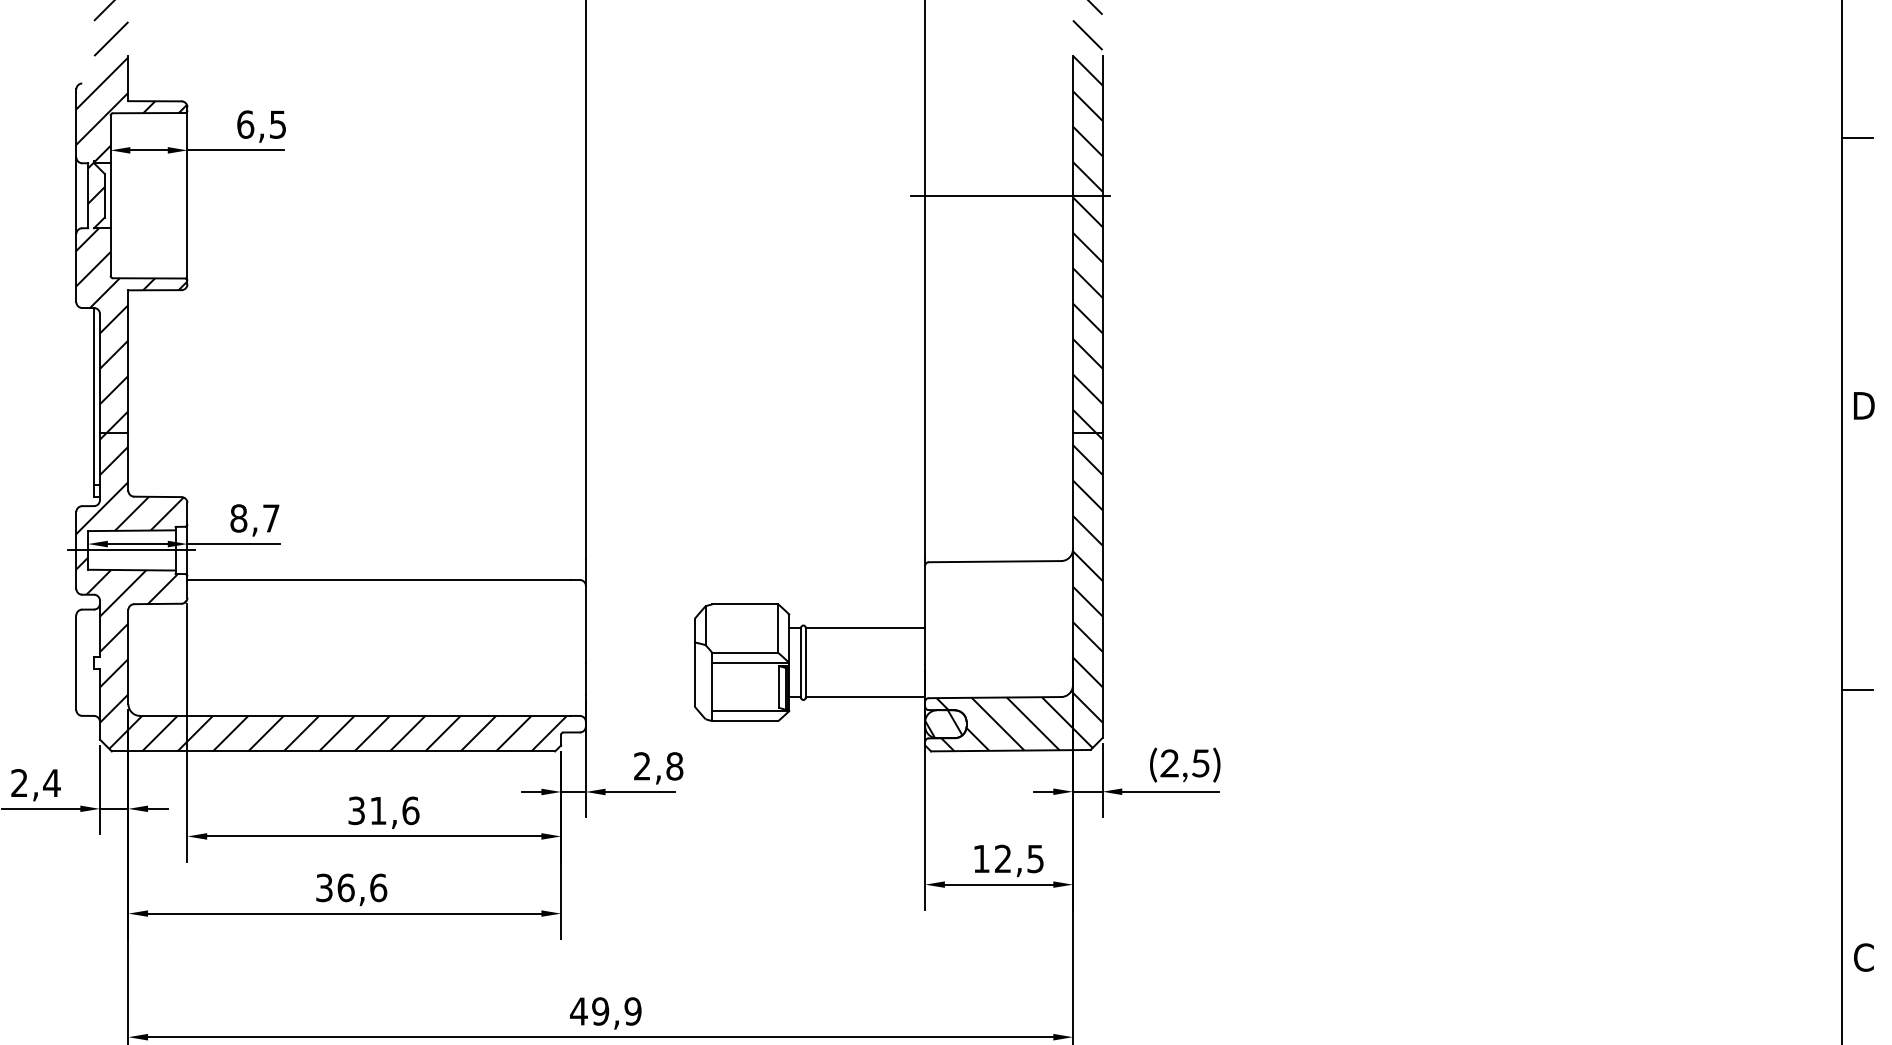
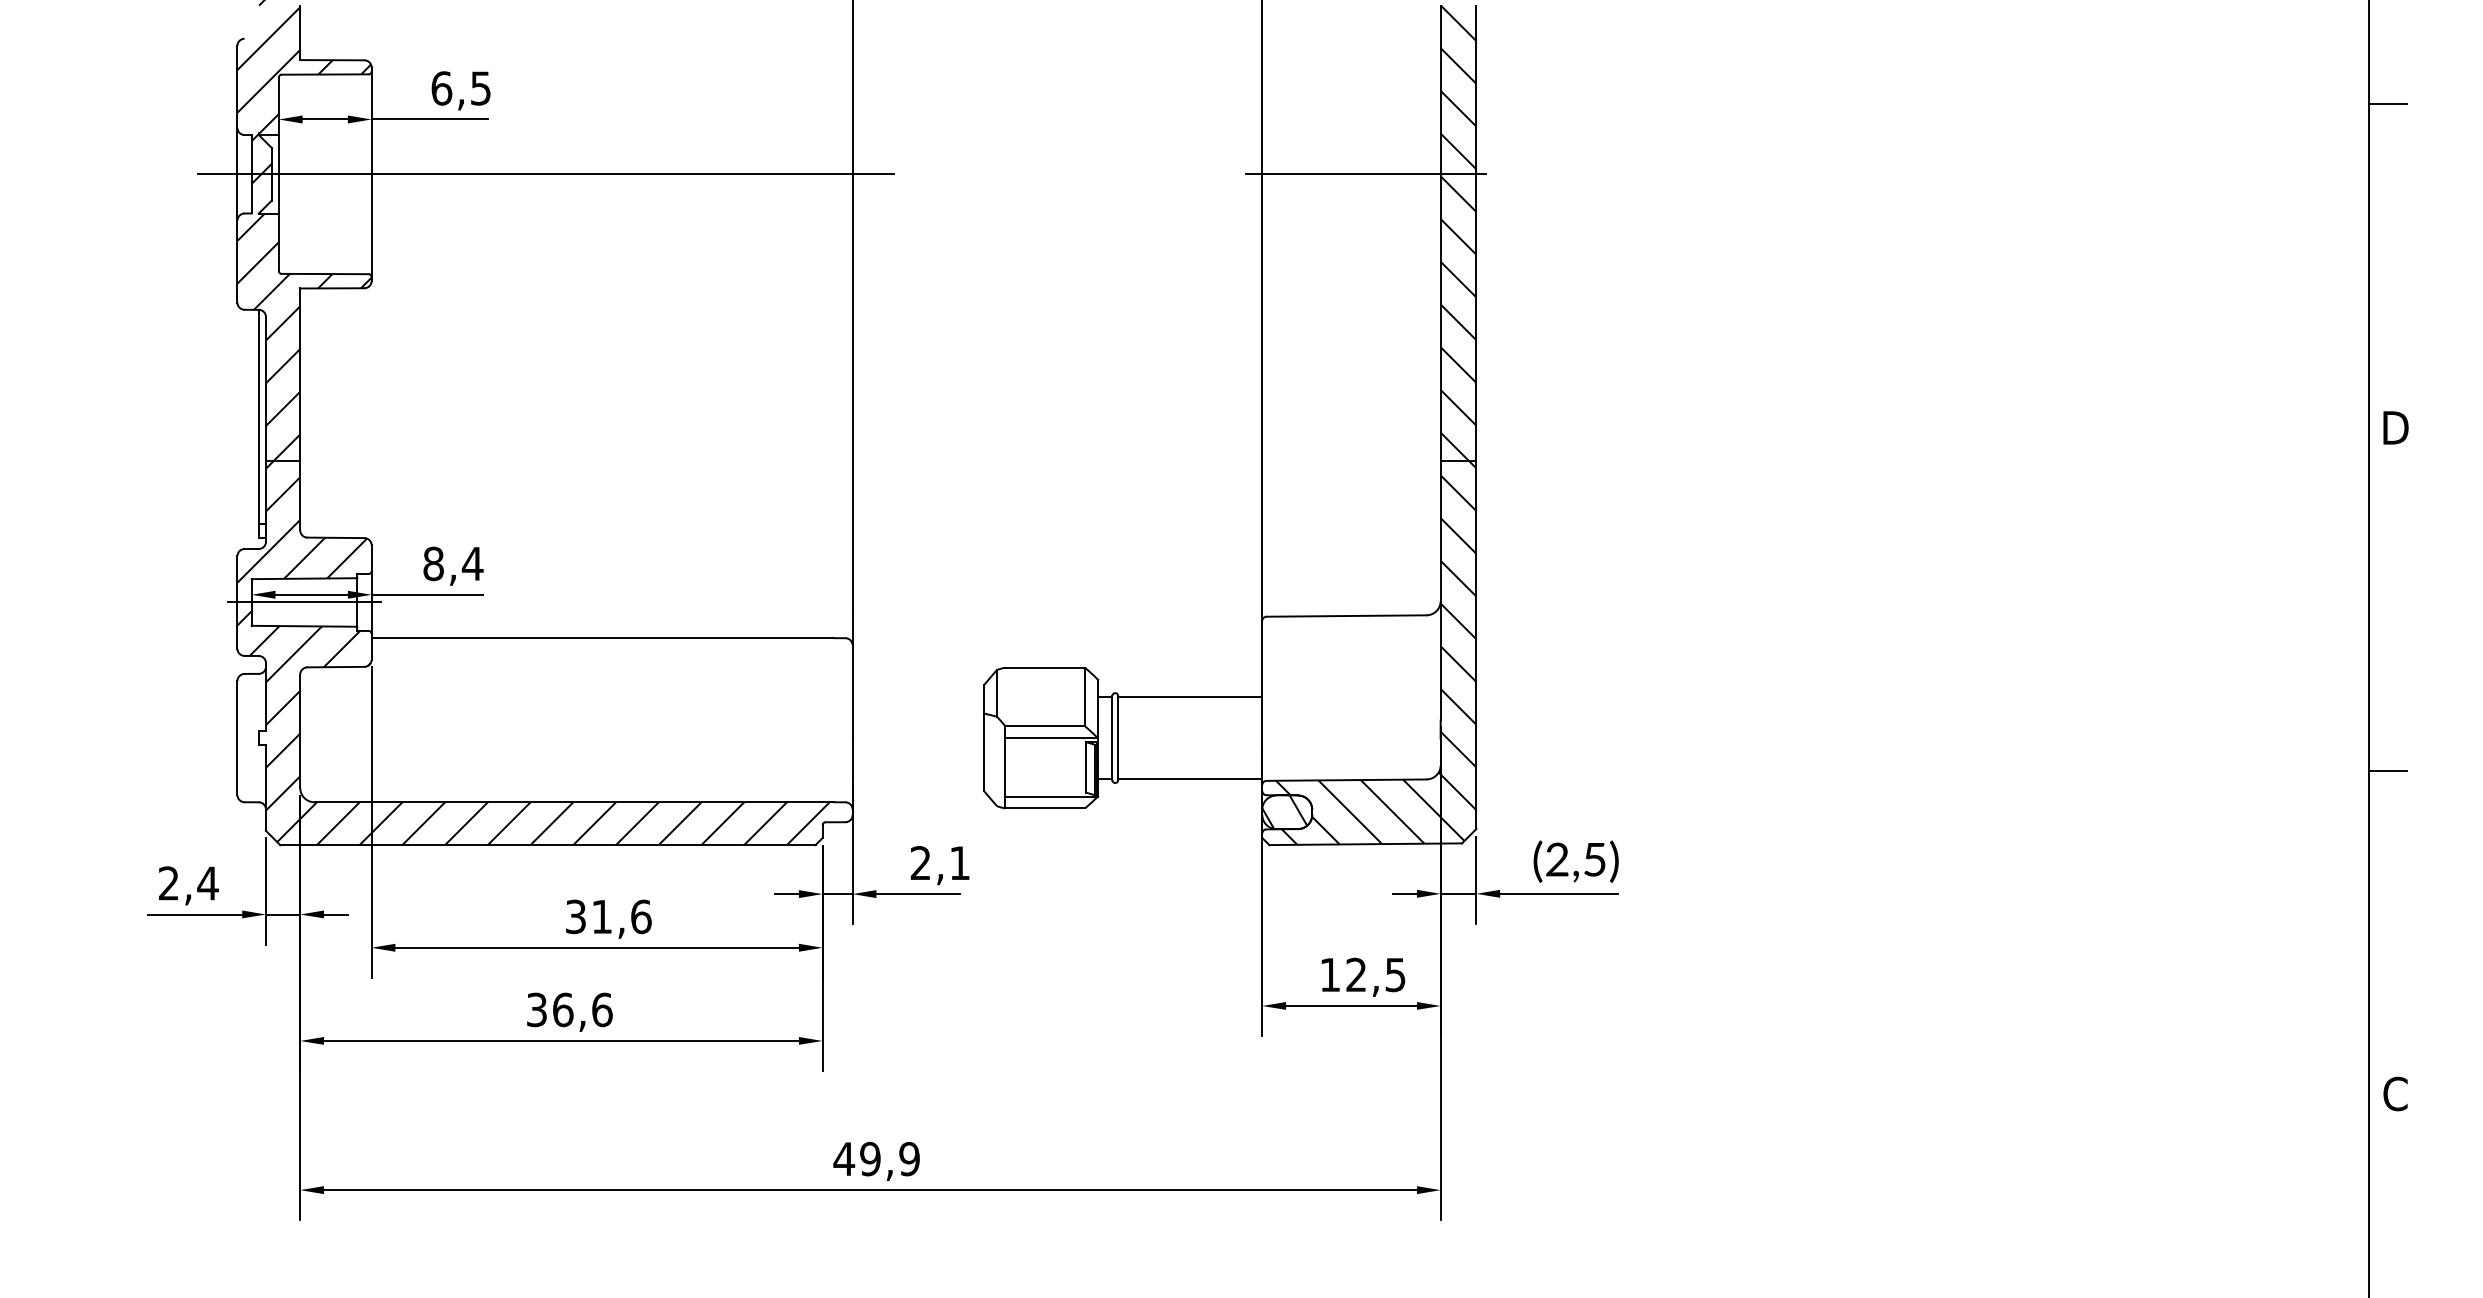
line: (331, 195) -> (545, 174), added
text: (271, 518) -> (472, 563), 8,7 -> 8,4
text: (674, 766) -> (959, 863), 2,8 -> 2,1

